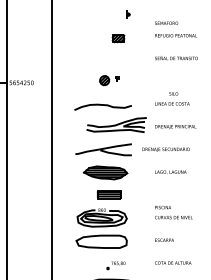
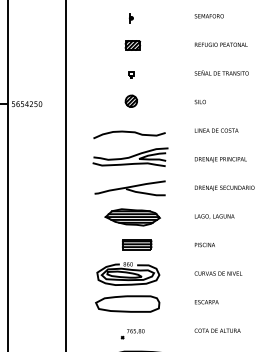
part: (127, 14) -> (130, 18), moved
text: (165, 23) -> (208, 16), moved
part: (118, 38) -> (132, 45), moved
part: (117, 78) -> (131, 74), moved
text: (173, 93) -> (199, 101), moved
part: (116, 124) -> (130, 156), moved
text: (165, 149) -> (224, 187), moved
text: (162, 207) -> (204, 244), moved
part: (115, 266) -> (132, 334), moved

